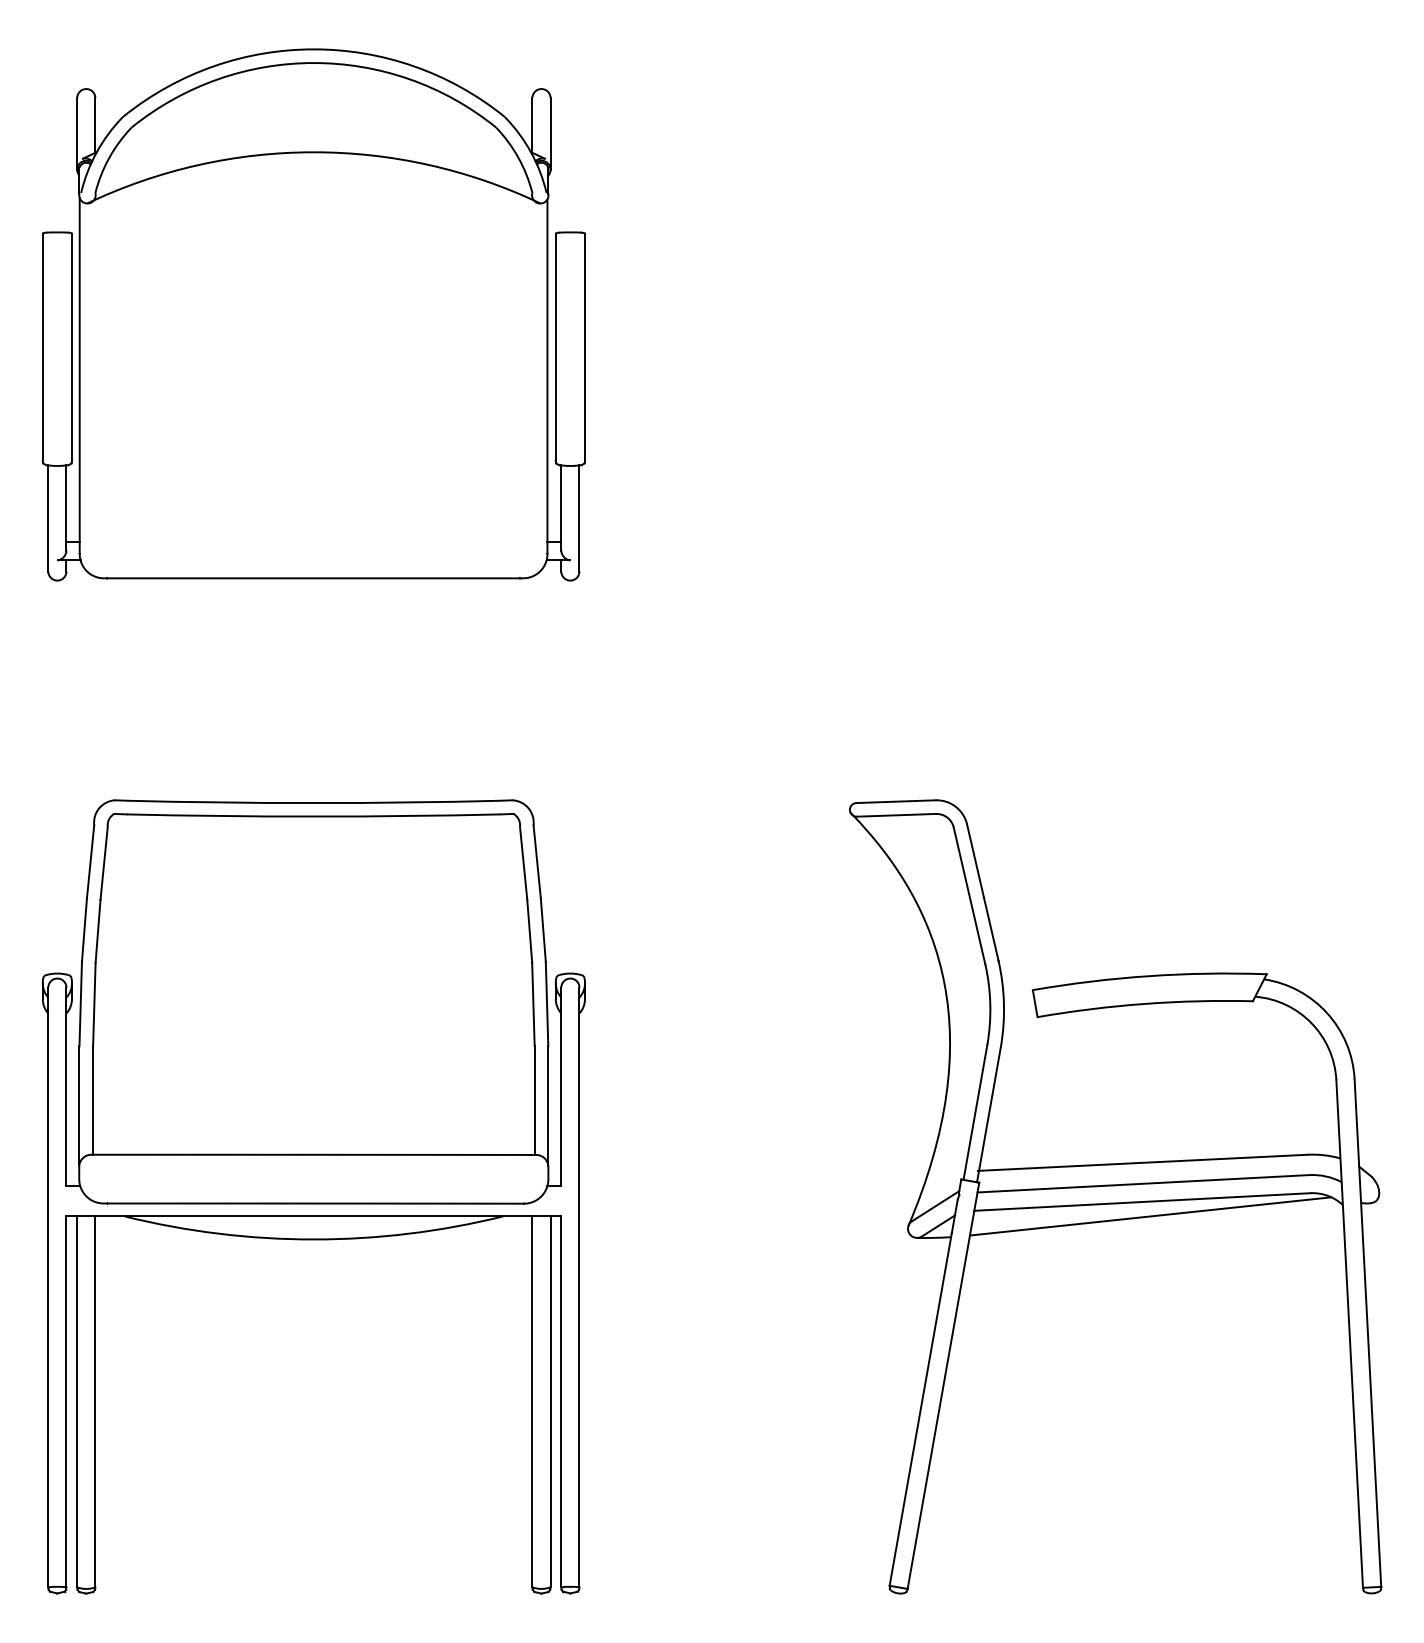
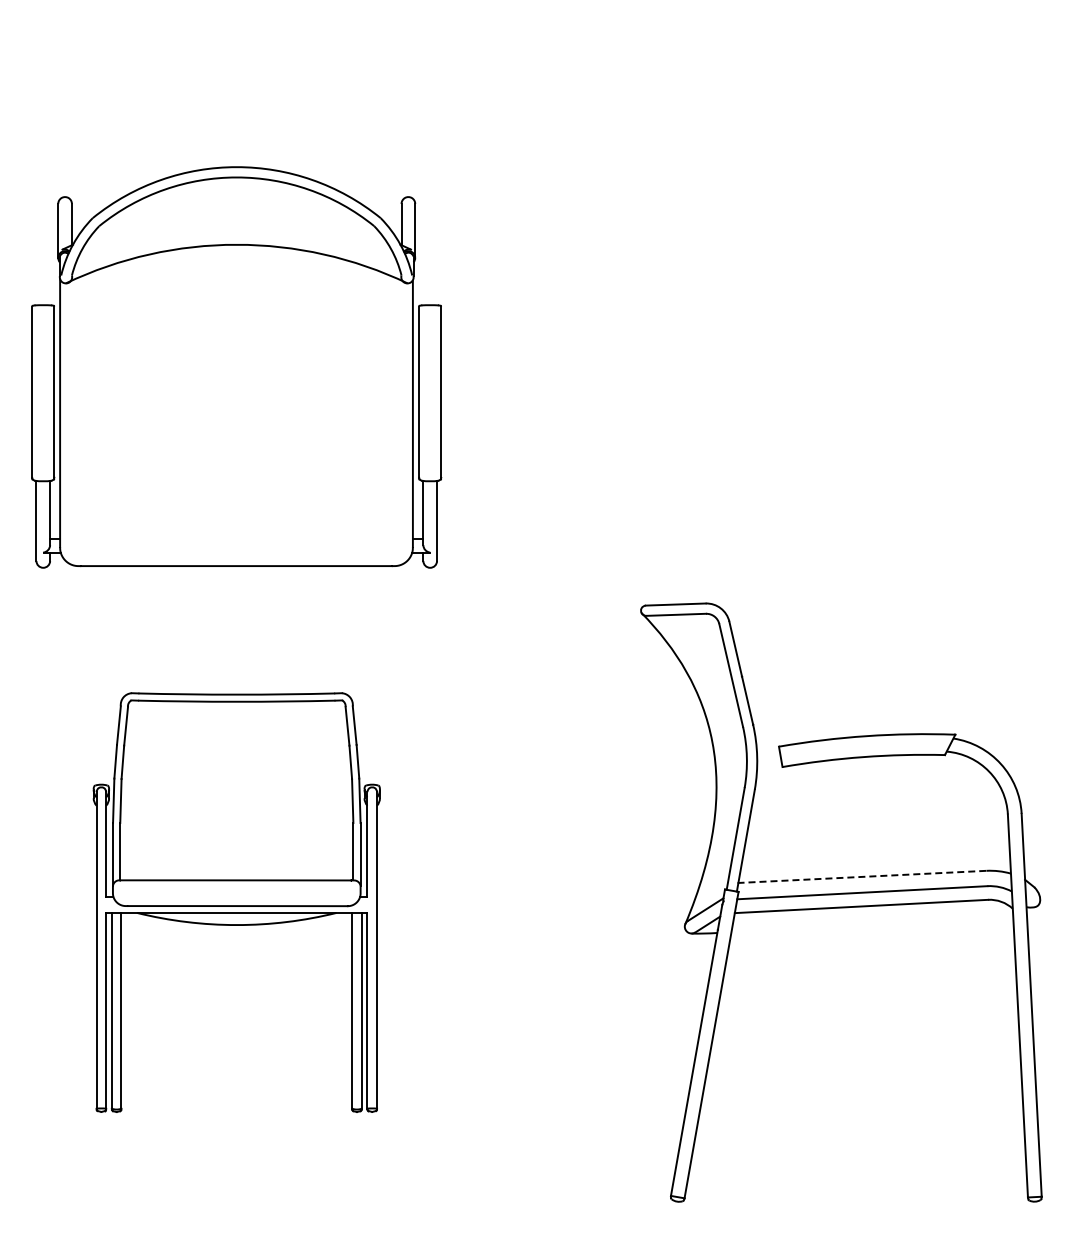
part: (313, 315) -> (236, 367), moved
line: (1142, 1162) -> (861, 876), solid -> dashed
part: (313, 1196) -> (236, 902), size x0.7
line: (1150, 1215) -> (867, 916), removed

